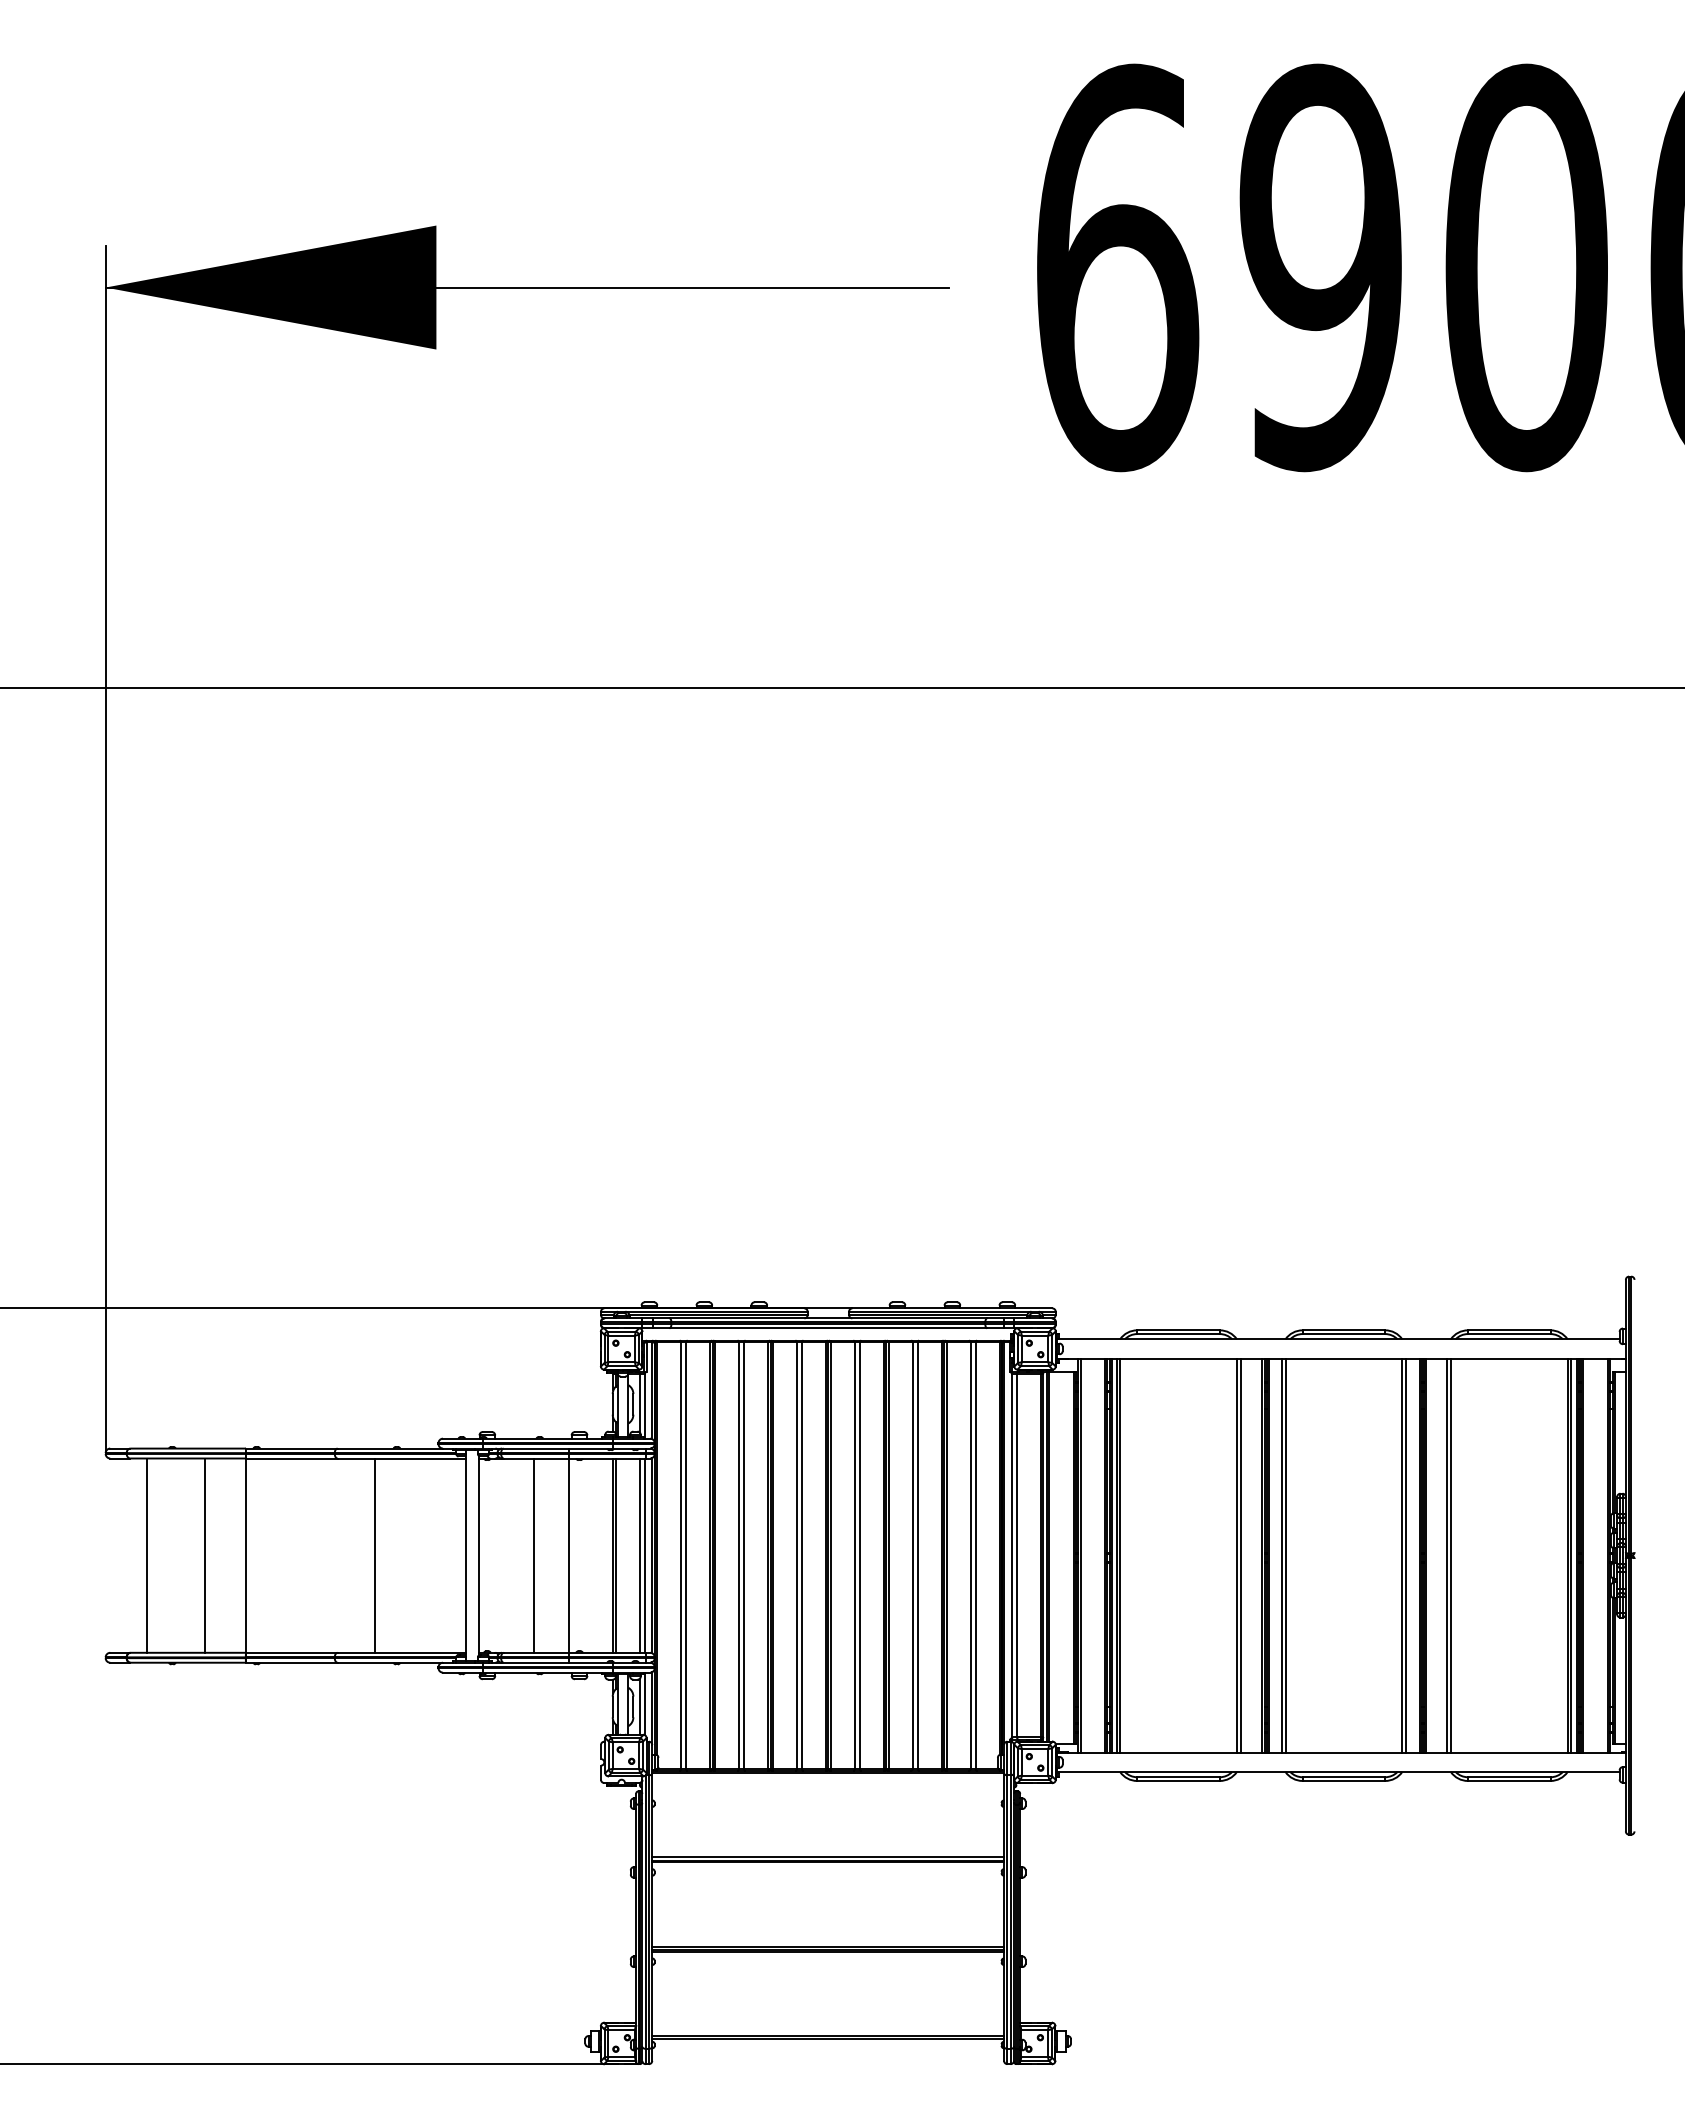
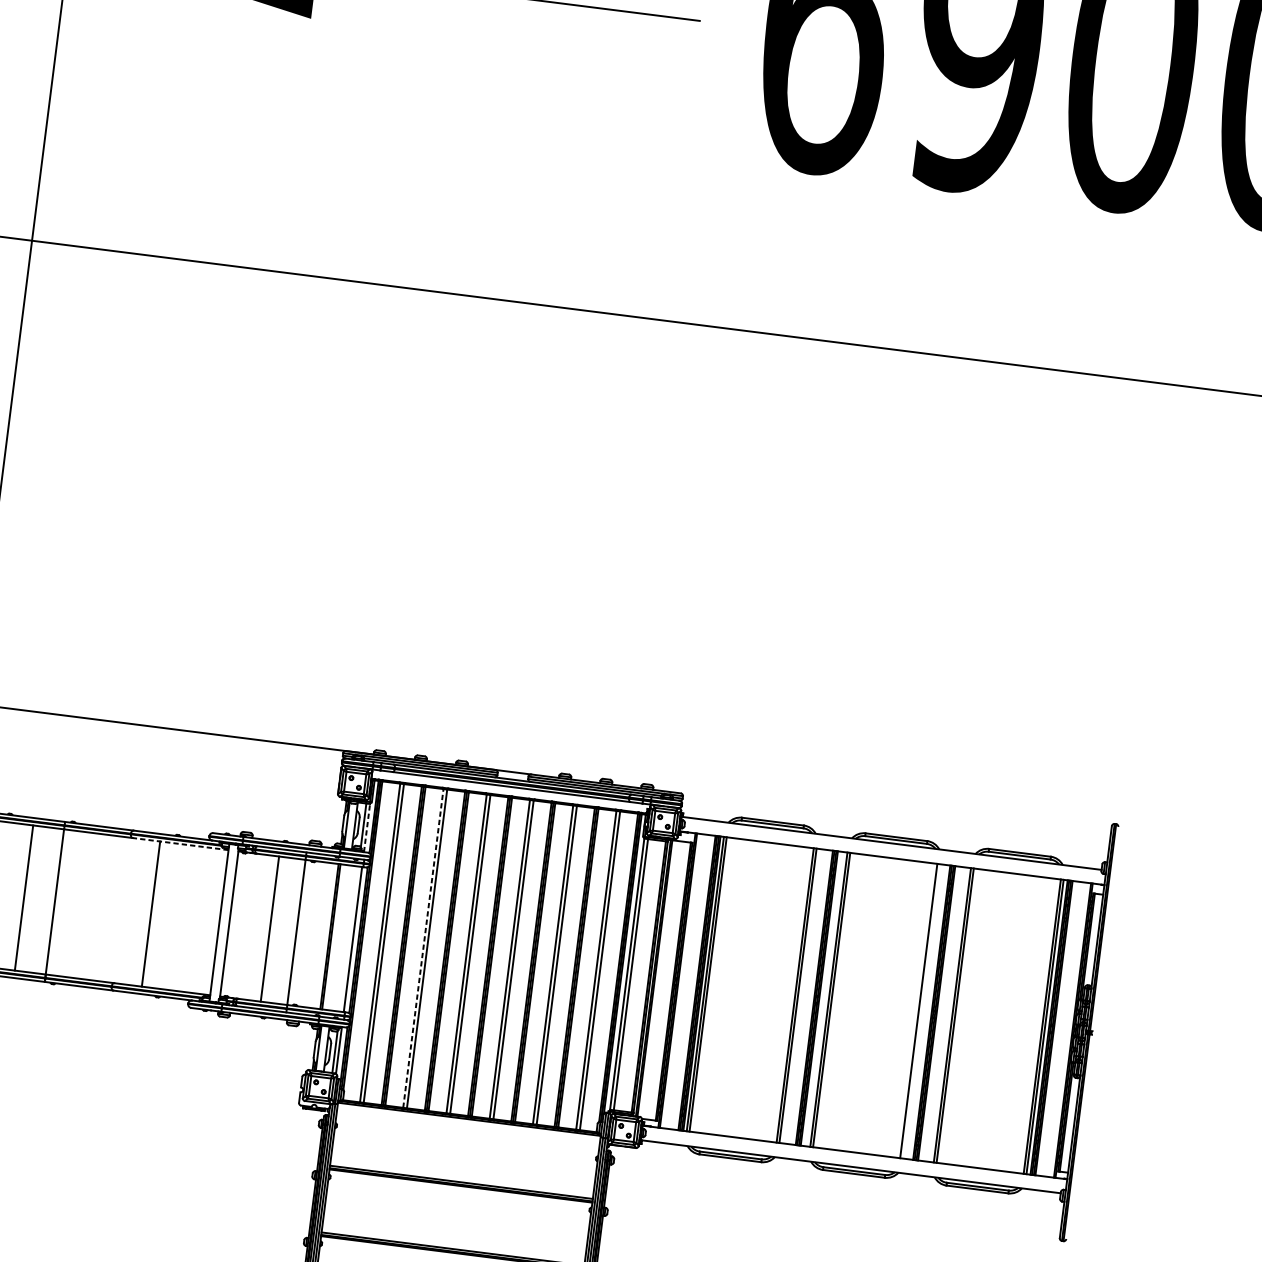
line: (644, 1405) -> (366, 827), solid -> dashed
line: (401, 1458) -> (180, 844), solid -> dashed
line: (639, 1555) -> (349, 938), removed
line: (739, 1555) -> (423, 948), solid -> dashed
line: (1405, 1555) -> (921, 1011), removed

